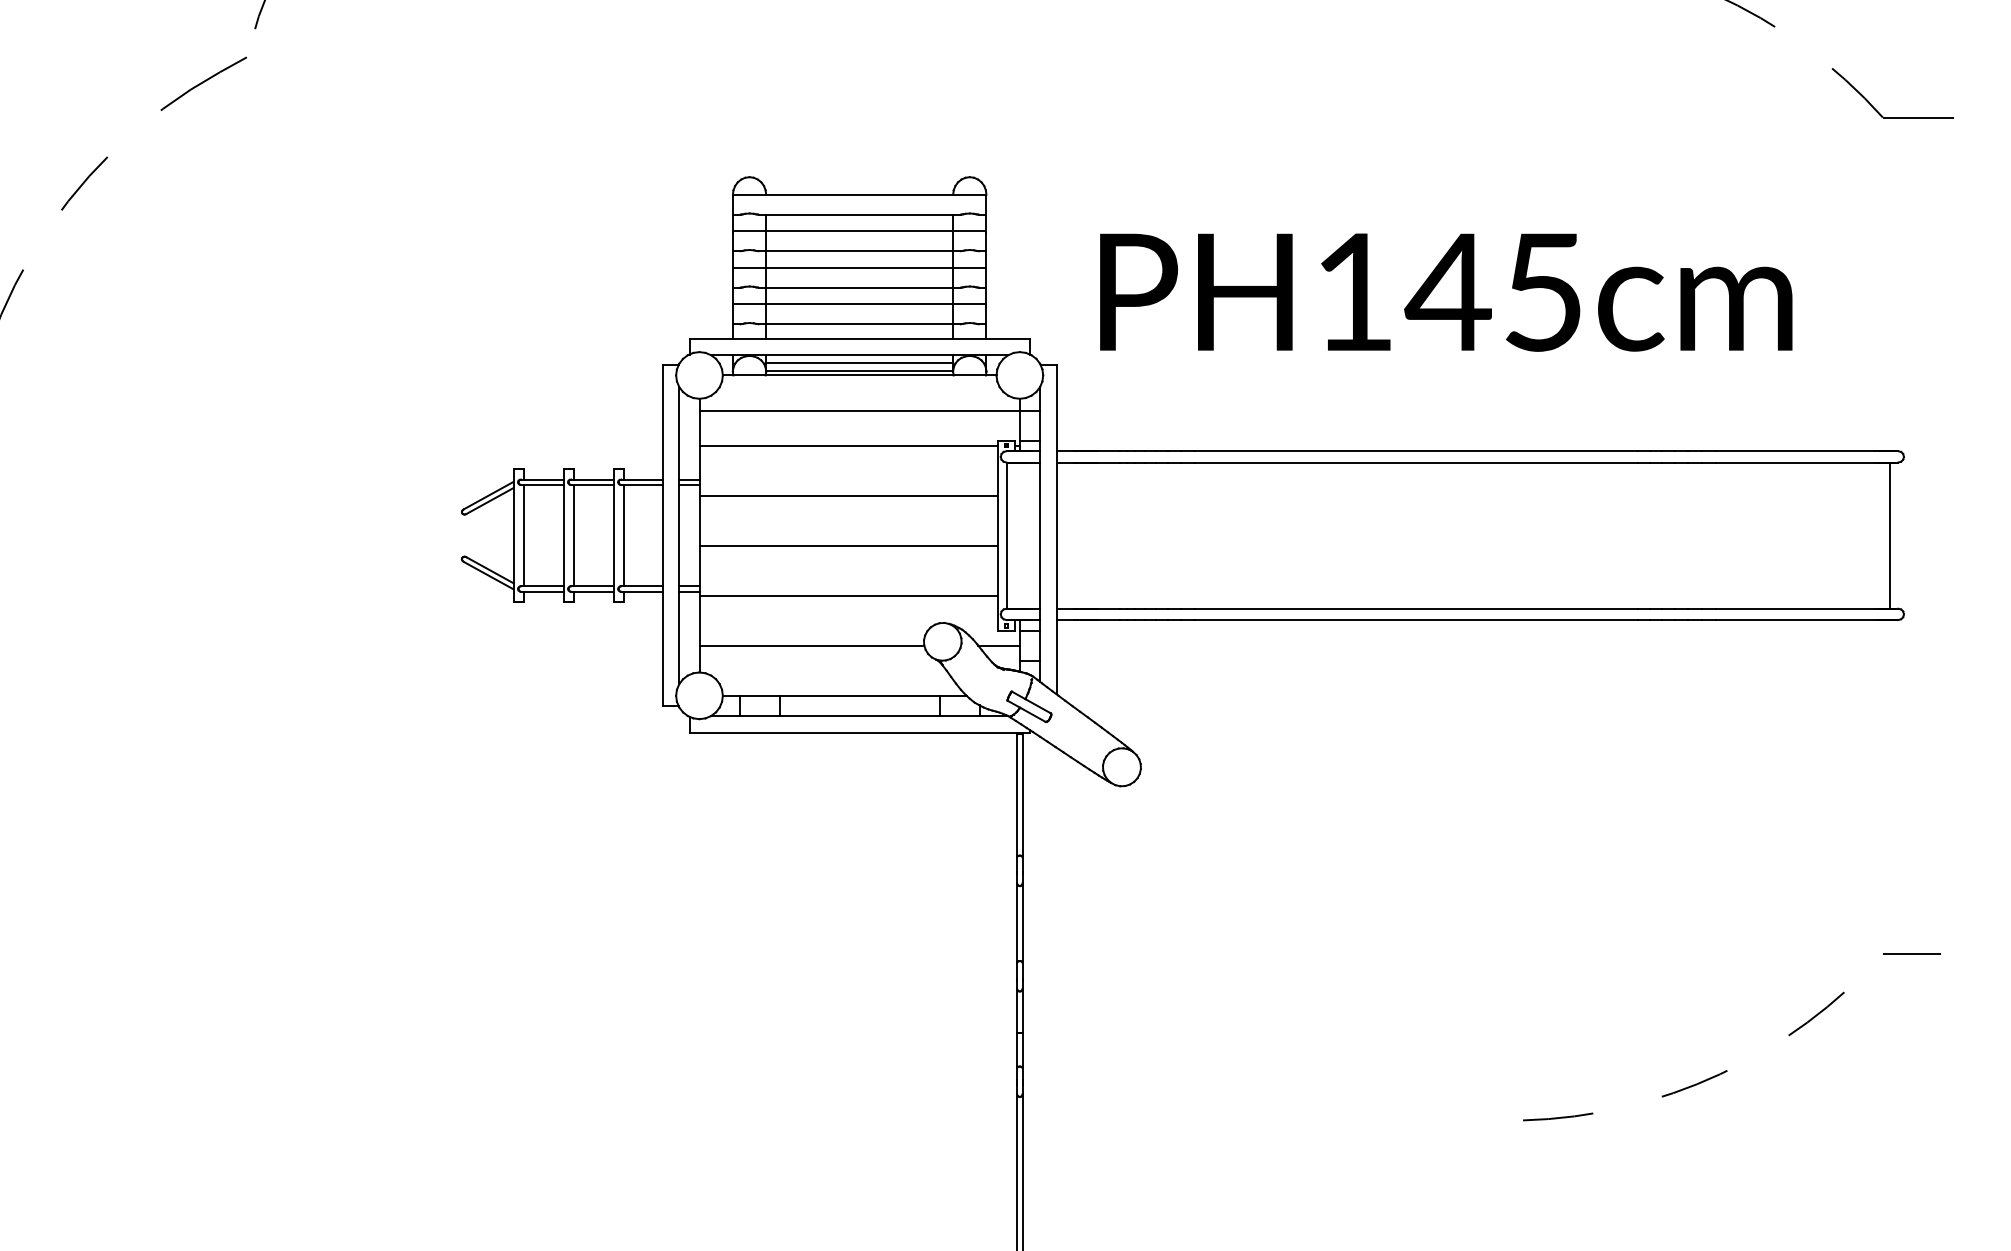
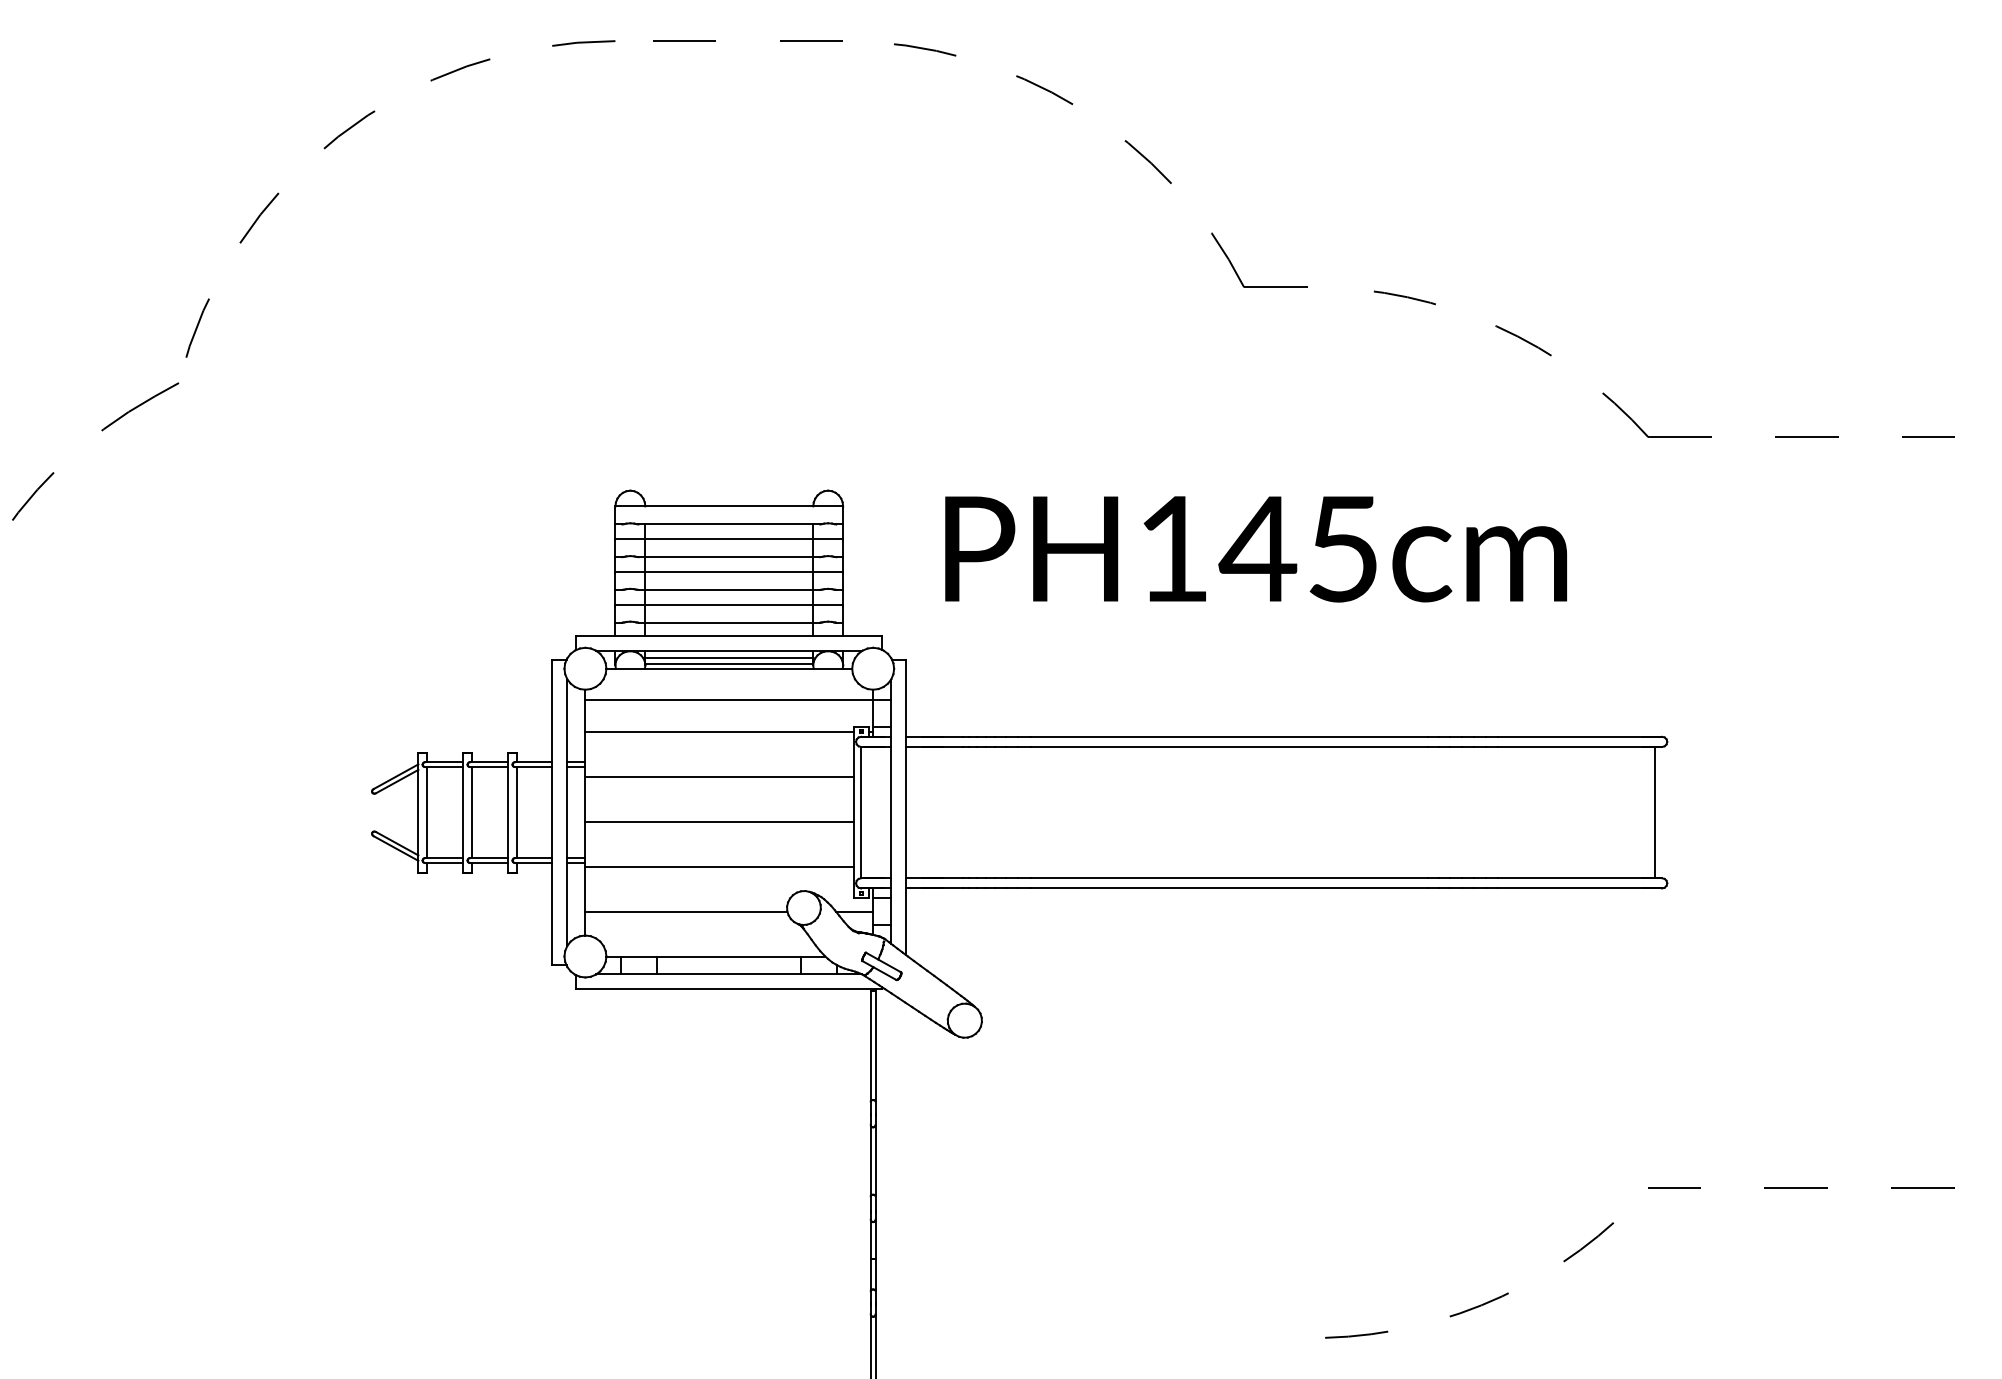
text: (1445, 292) -> (1255, 549), moved

